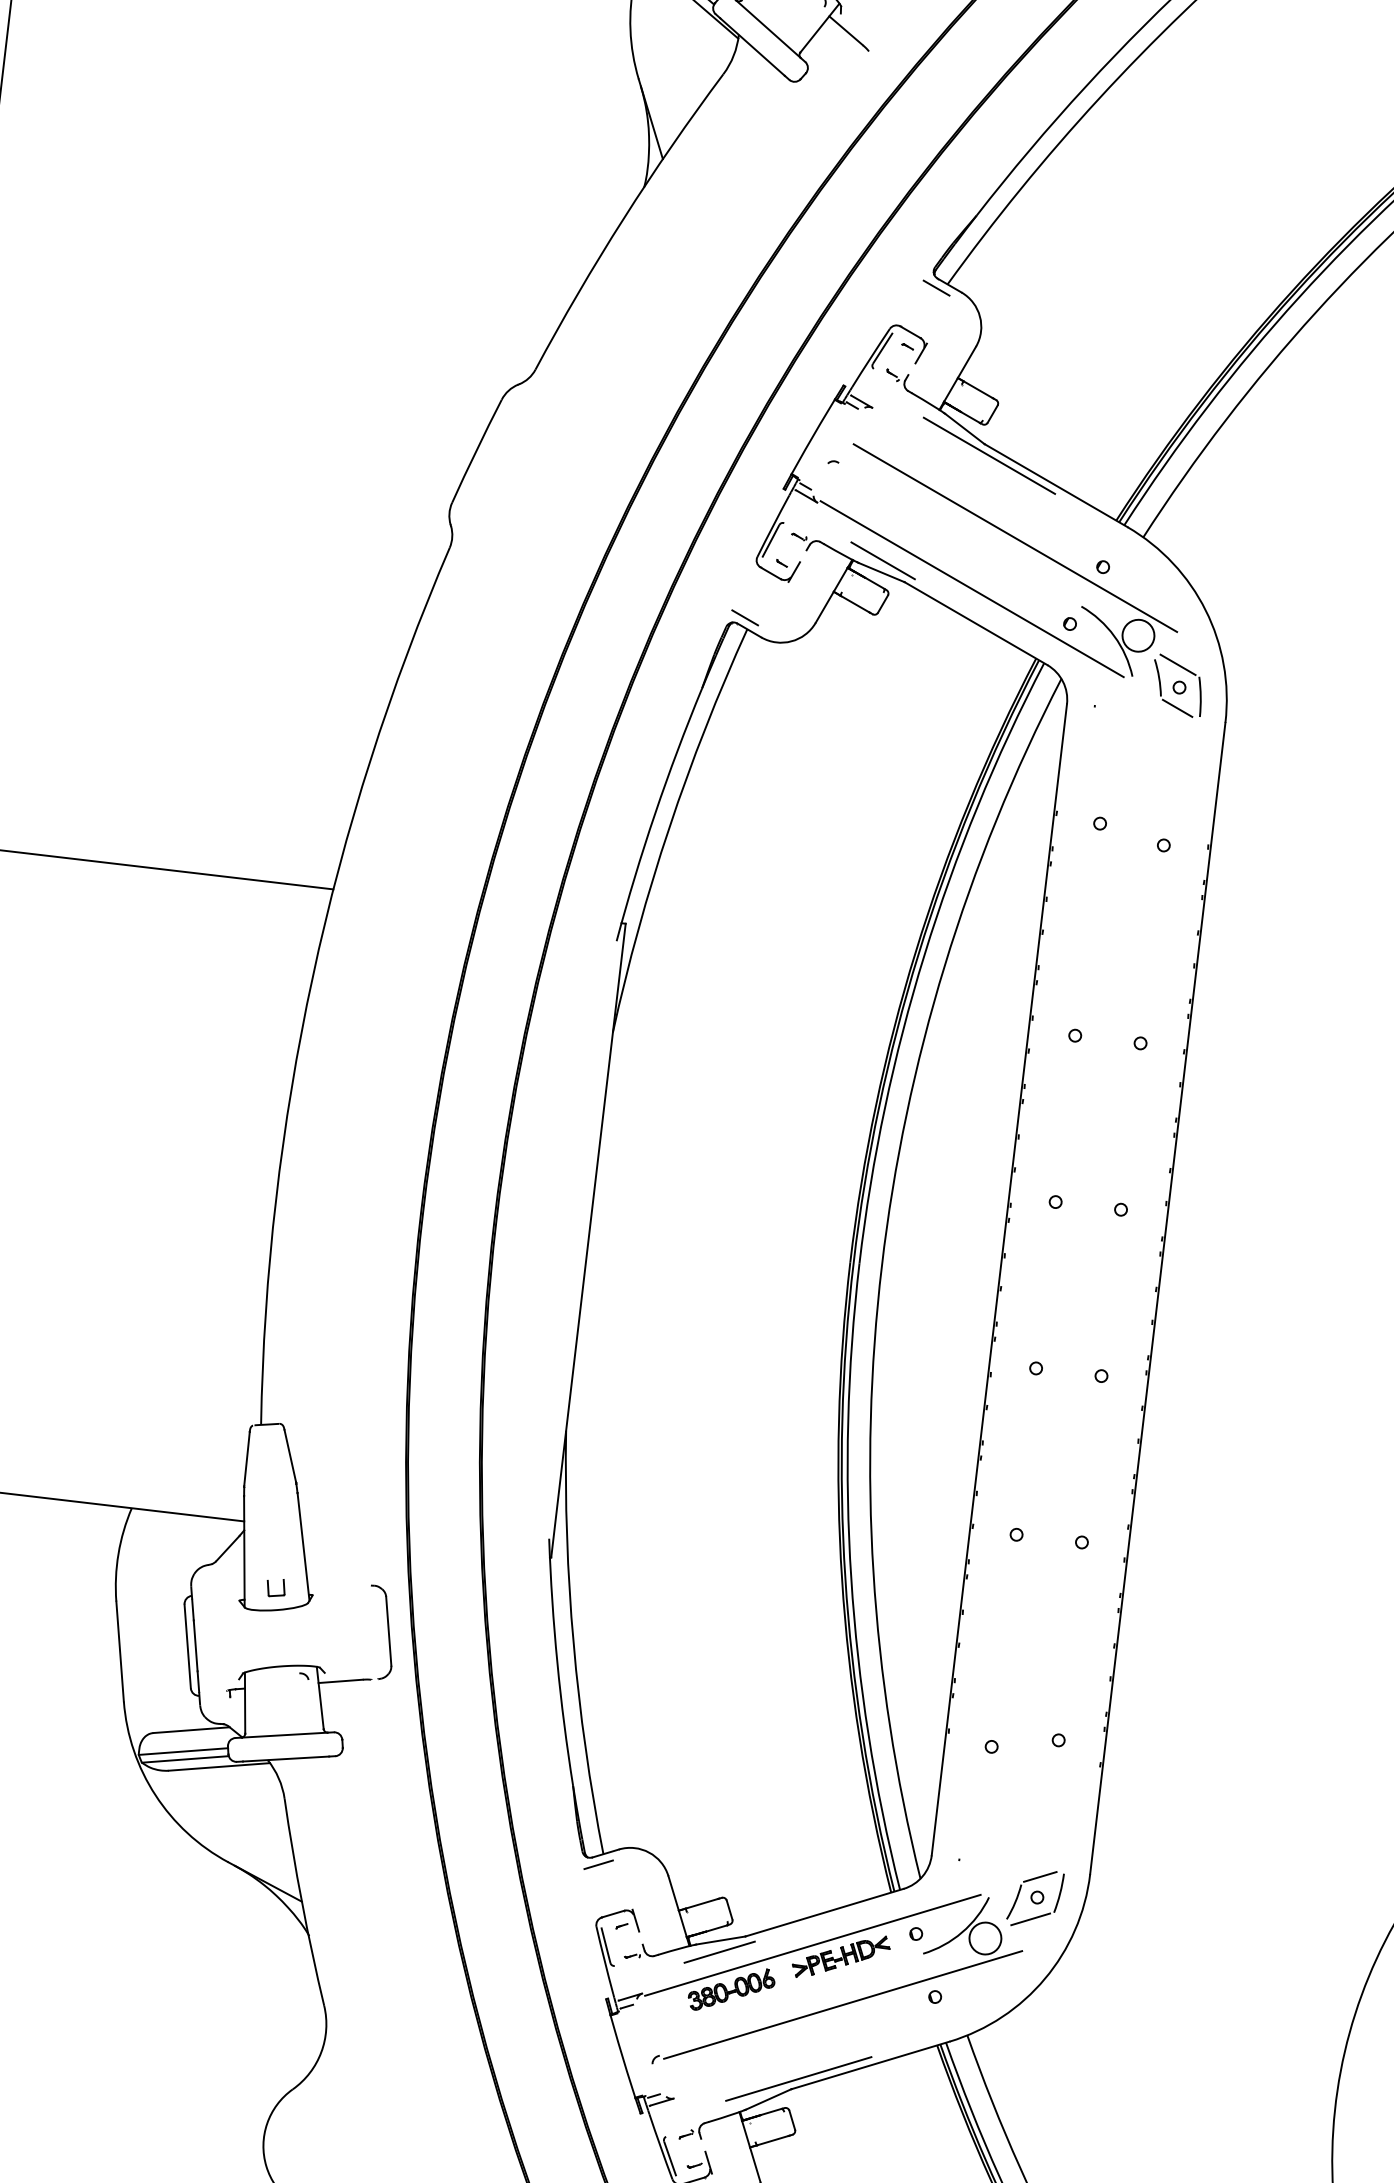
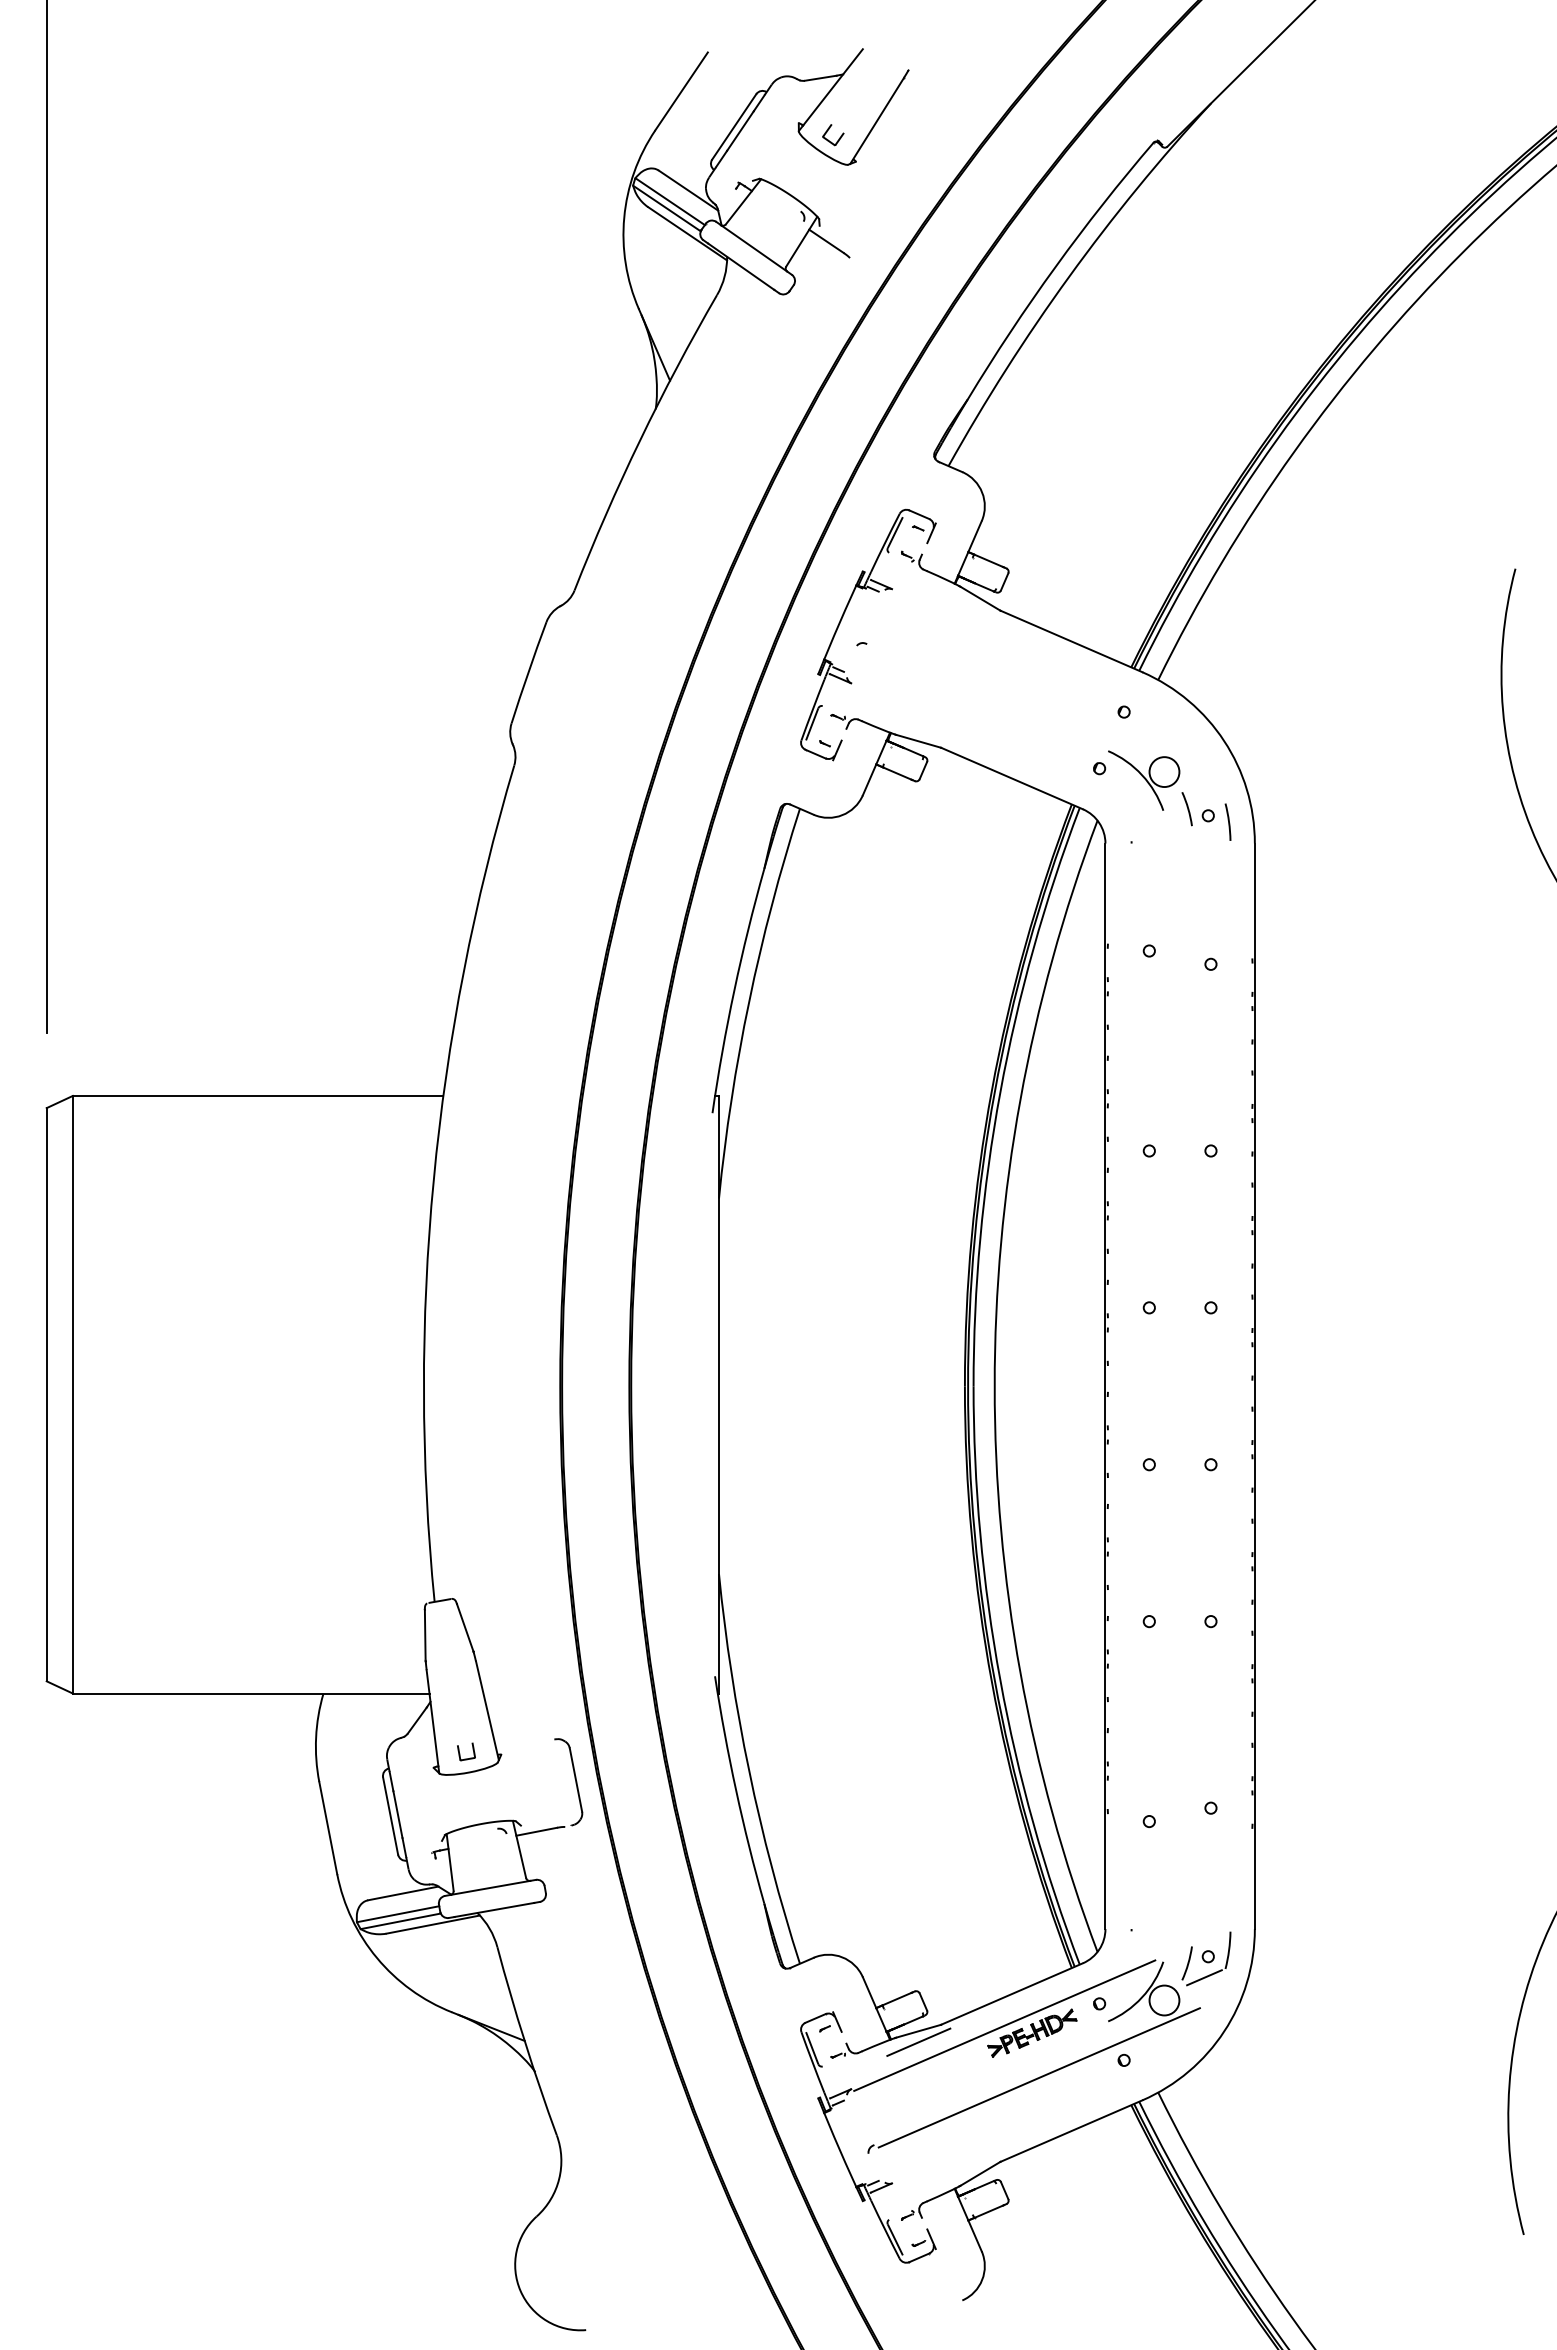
line: (936, 287) -> (938, 470), removed
line: (989, 455) -> (1006, 620), removed
line: (1014, 537) -> (1038, 694), removed
line: (882, 559) -> (918, 729), removed
line: (972, 588) -> (1004, 746), removed
line: (745, 616) -> (796, 797), removed
line: (1178, 664) -> (1204, 794), removed
line: (1177, 708) -> (1208, 835), removed
line: (598, 1864) -> (796, 1973), removed
line: (1040, 1876) -> (1208, 1936), removed
part: (731, 1989) -> (933, 2075), removed
line: (799, 2078) -> (1006, 2151), removed

